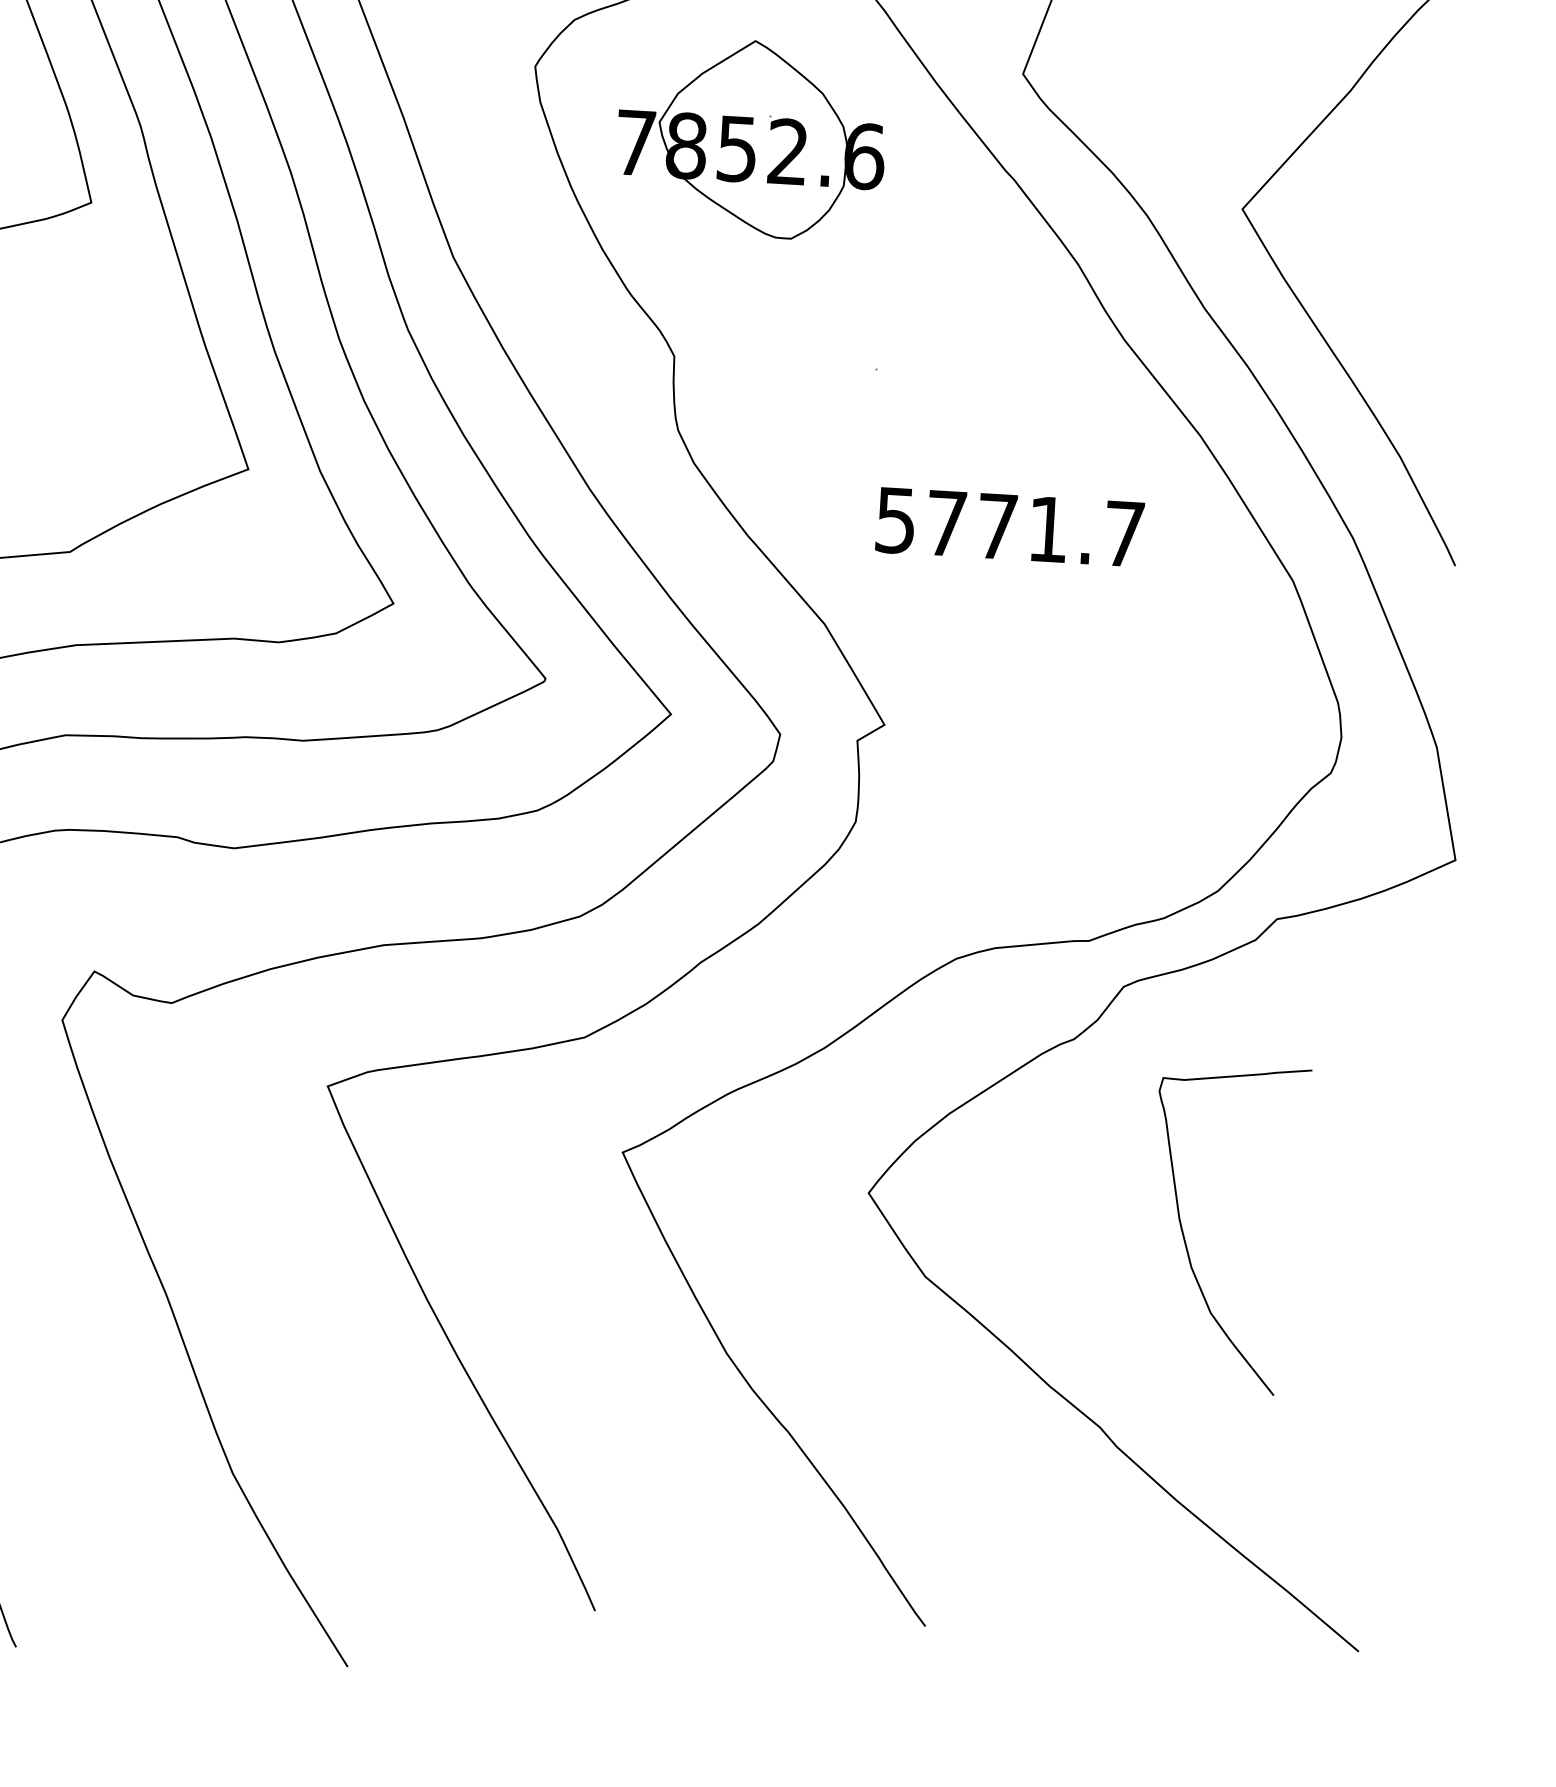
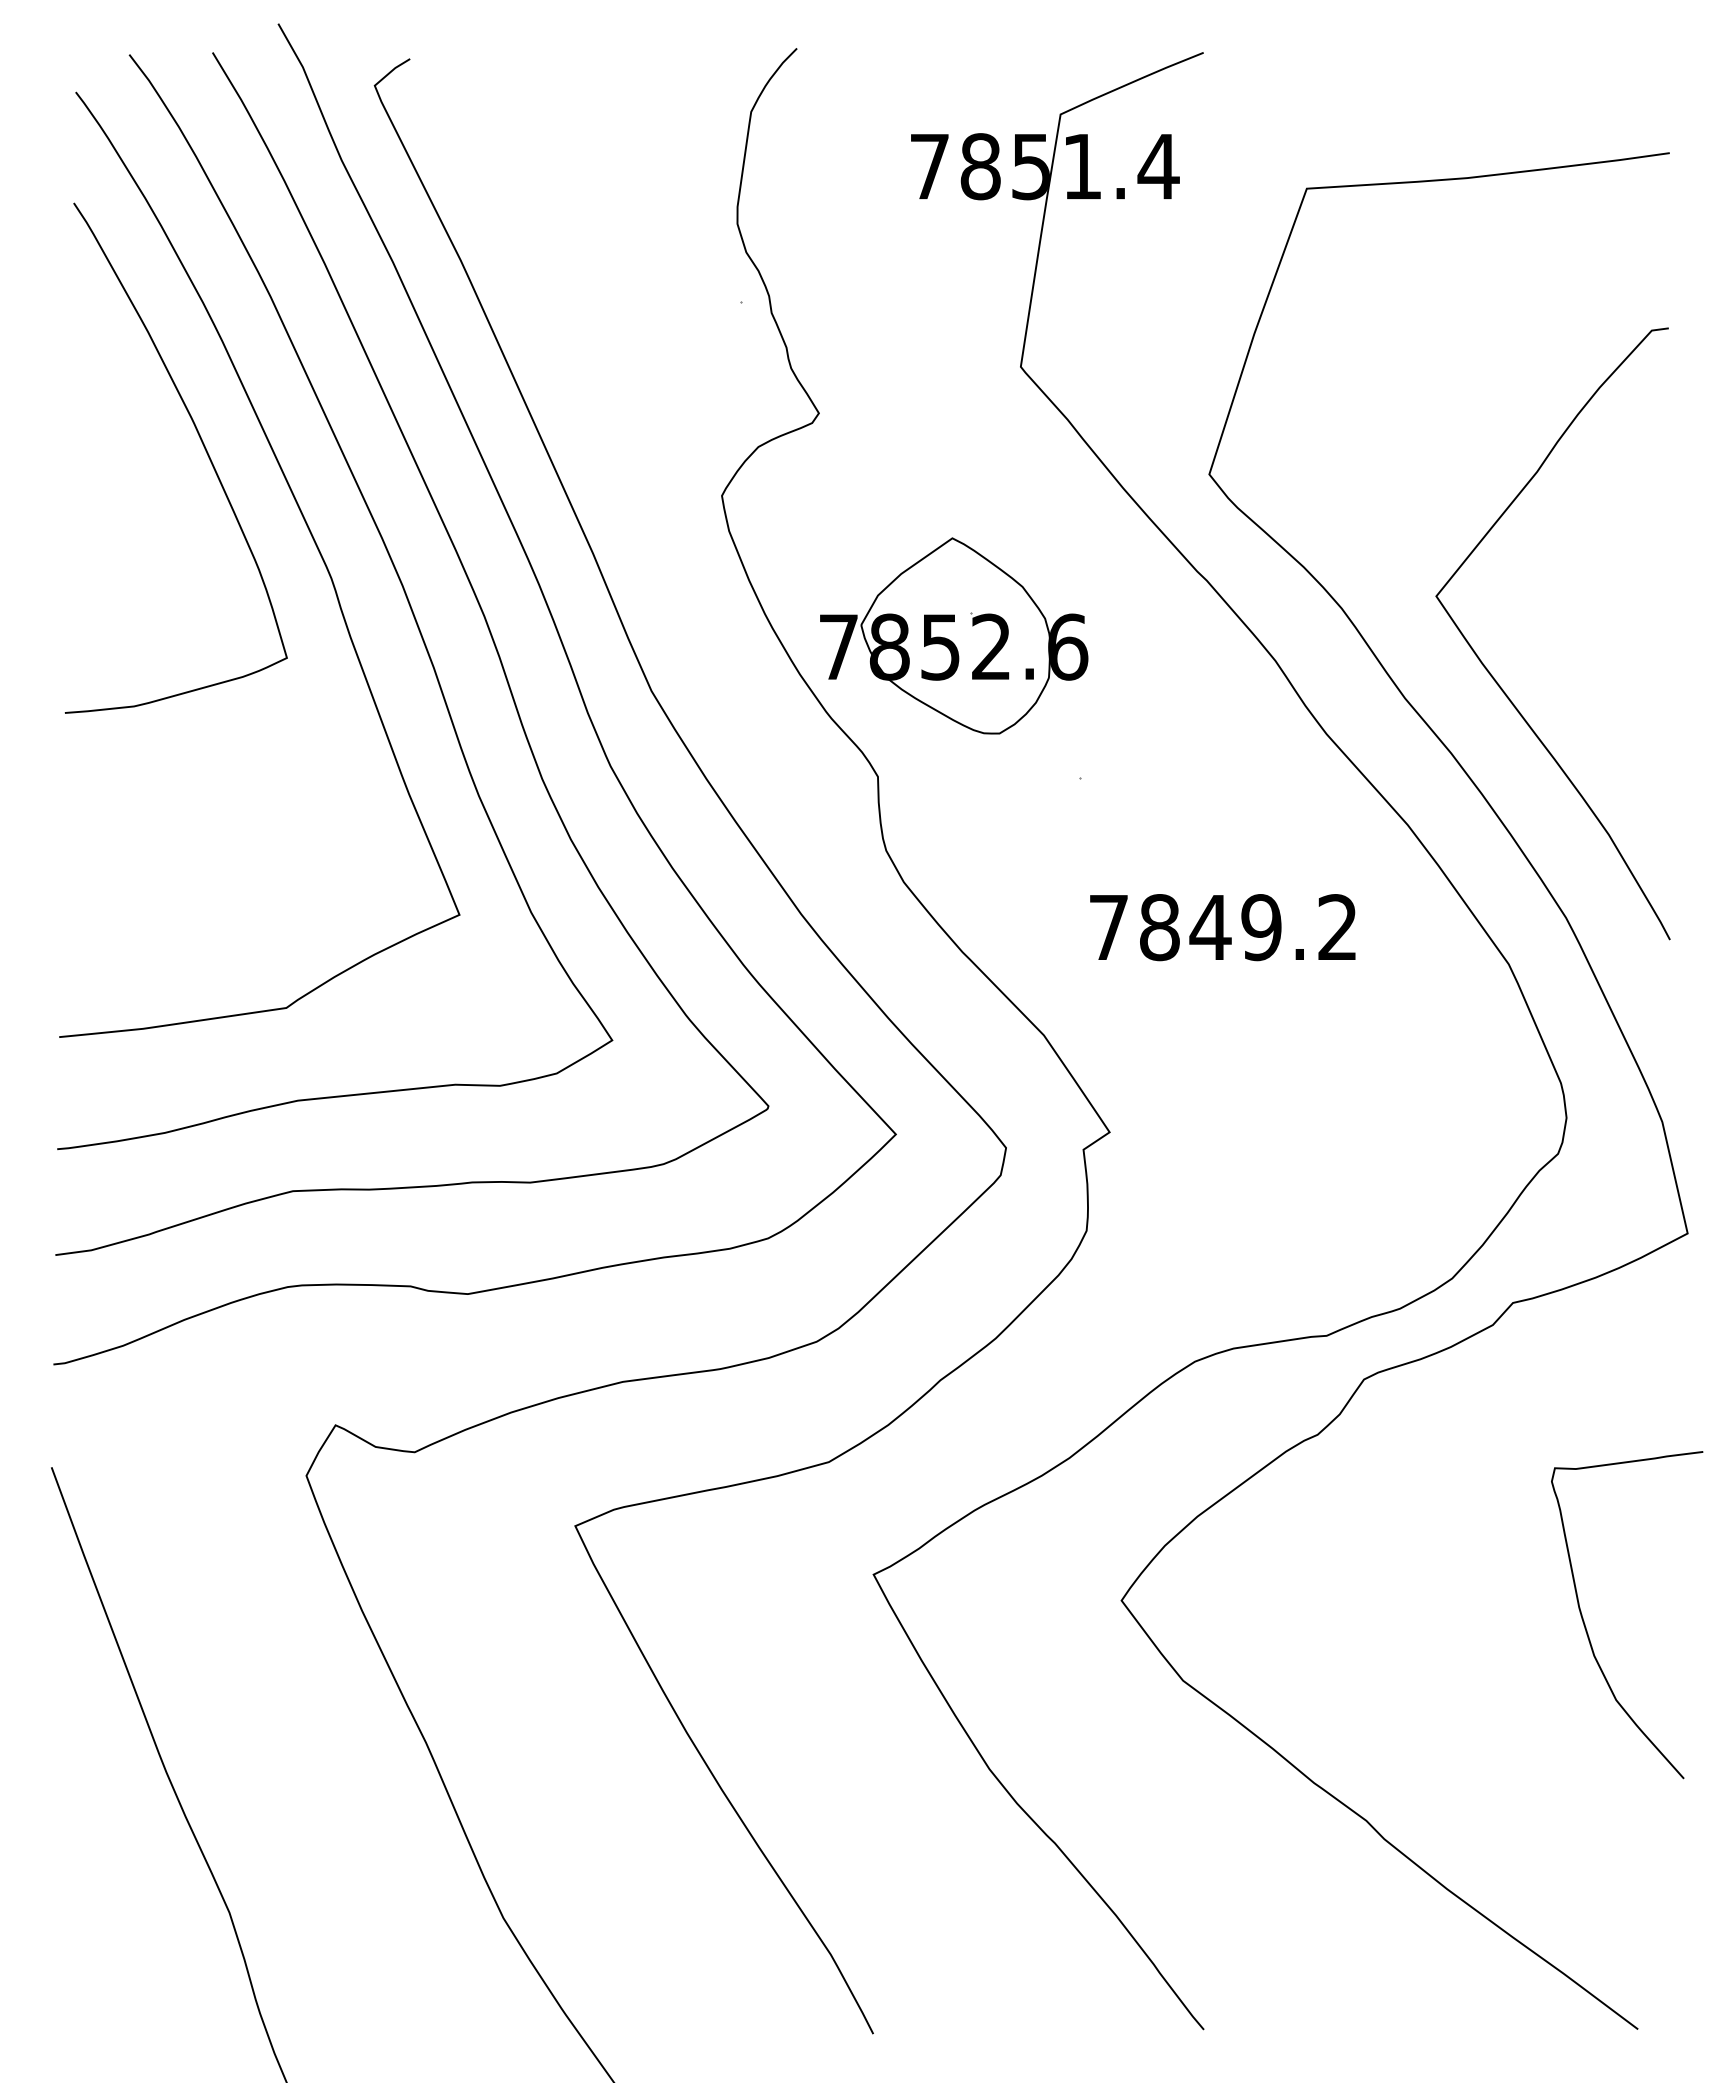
part: (751, 138) -> (954, 635), moved
text: (1009, 527) -> (1222, 927), 5771.7 -> 7849.2
curve: (1185, 1238) -> (1586, 1627), moved

